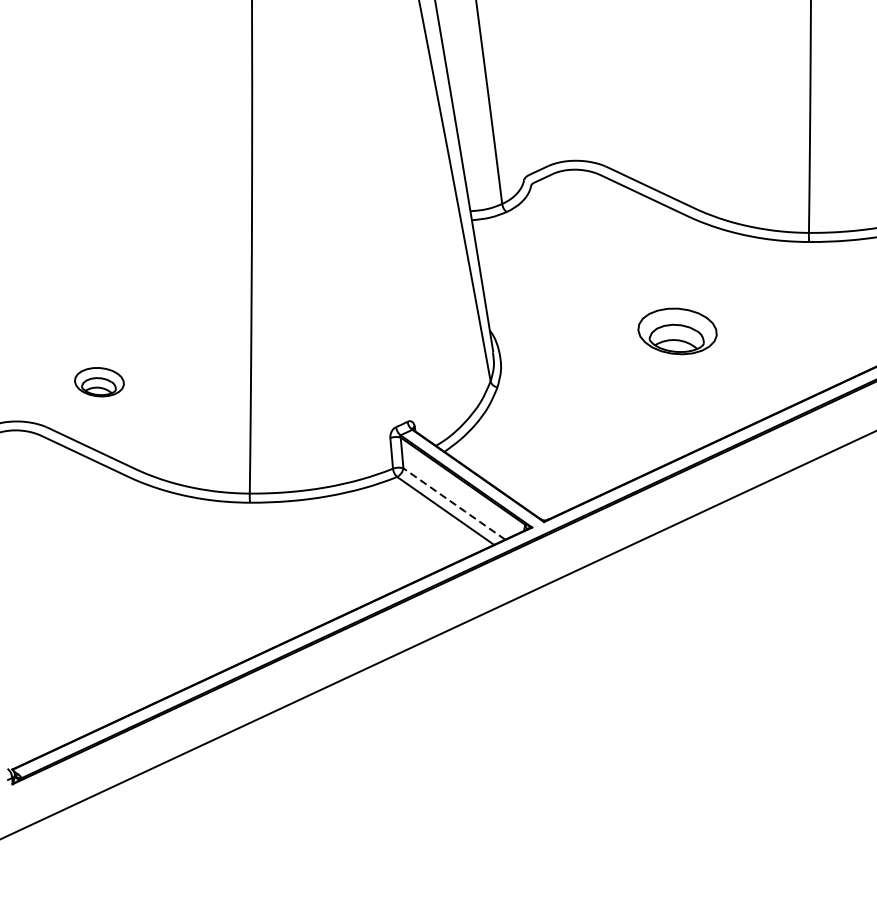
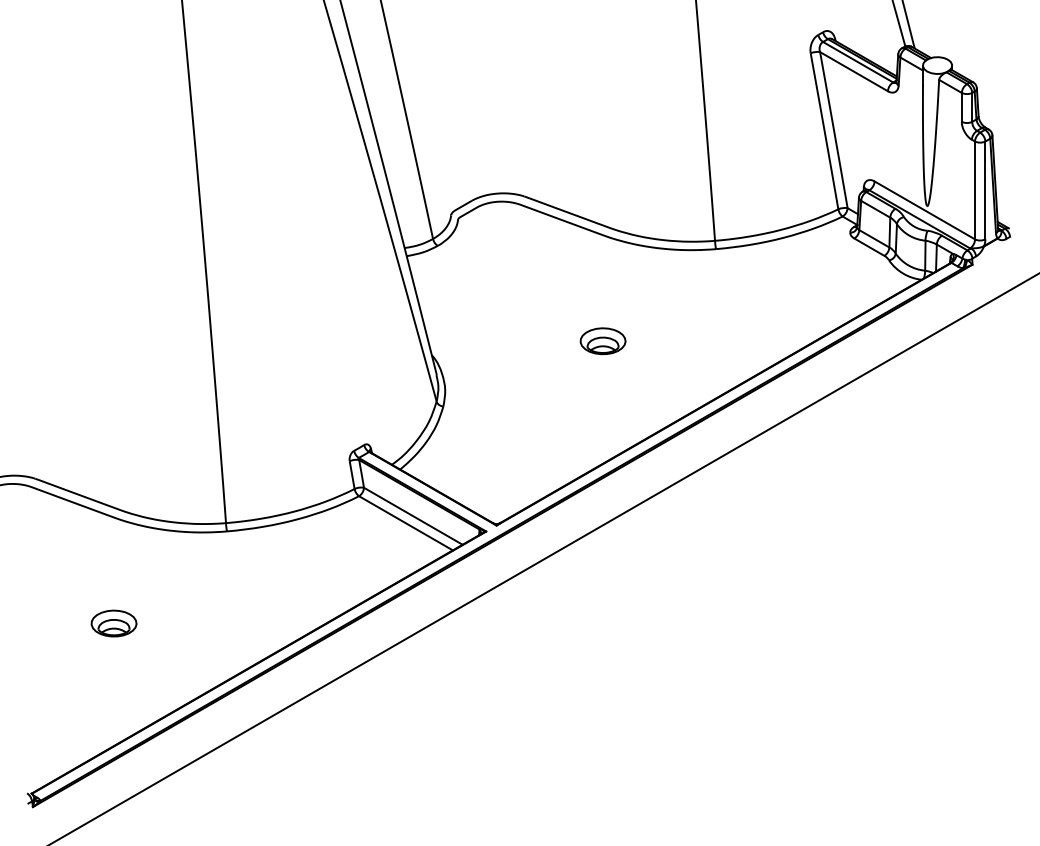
part: (676, 331) -> (602, 341), size x0.62
part: (98, 382) -> (113, 623), moved
line: (454, 504) -> (413, 516), dashed -> solid

